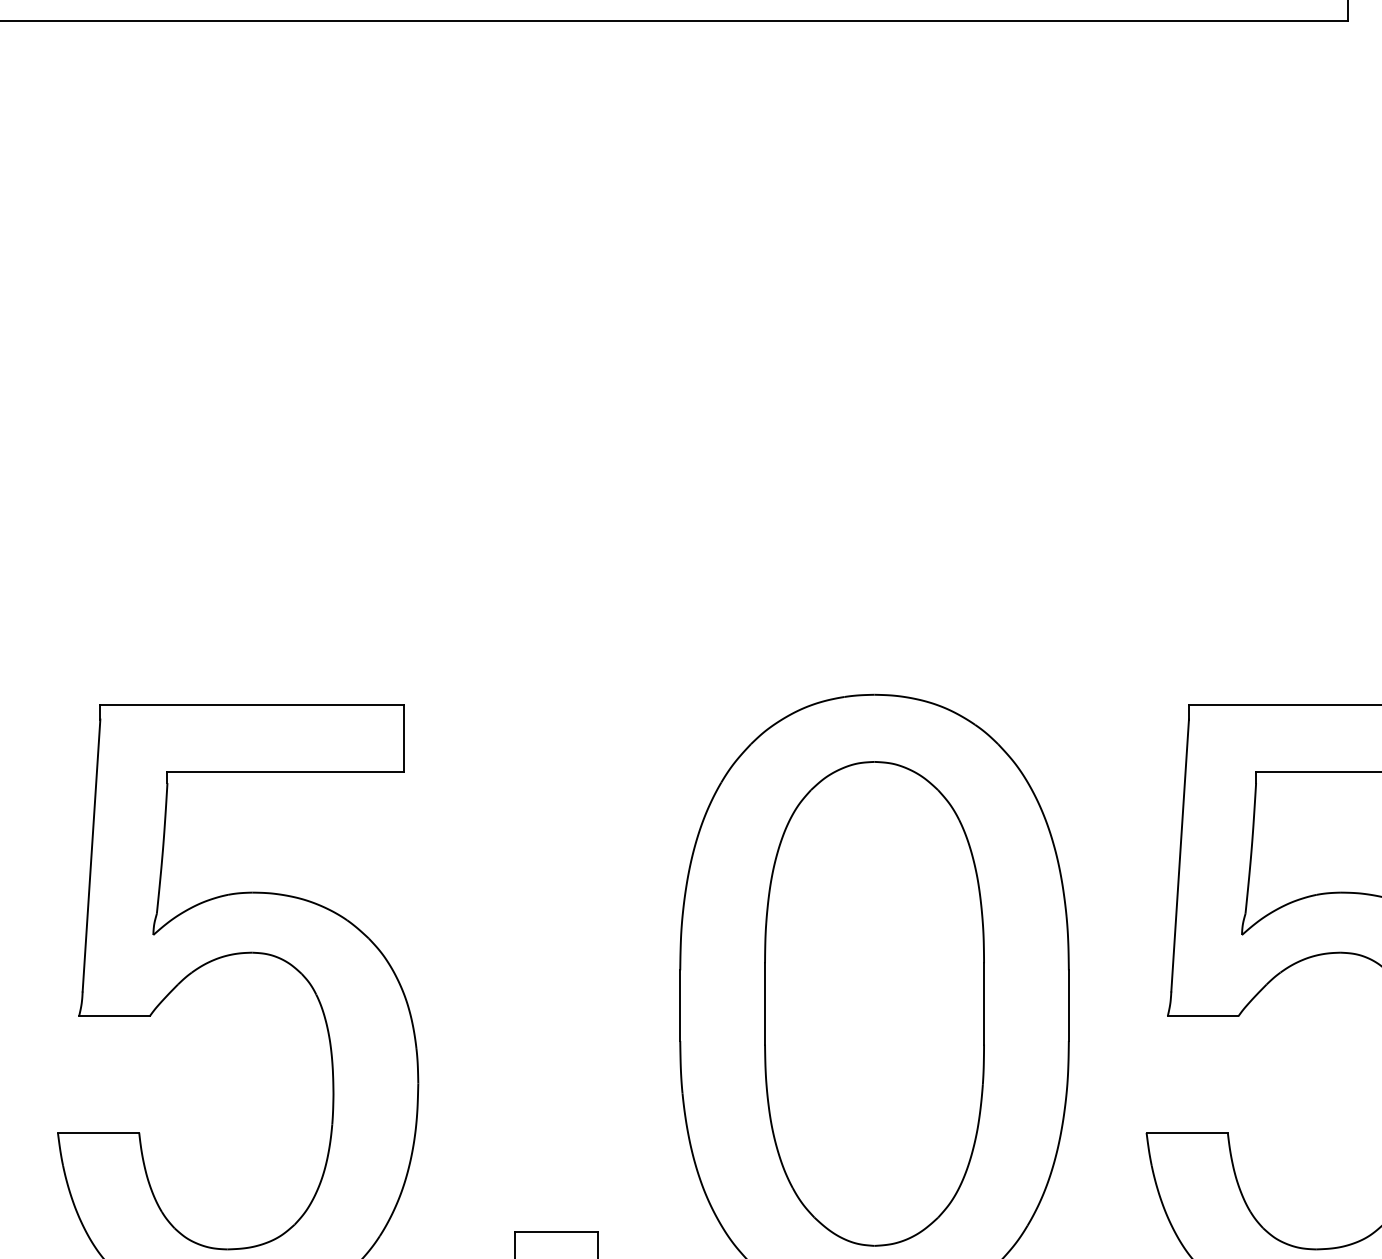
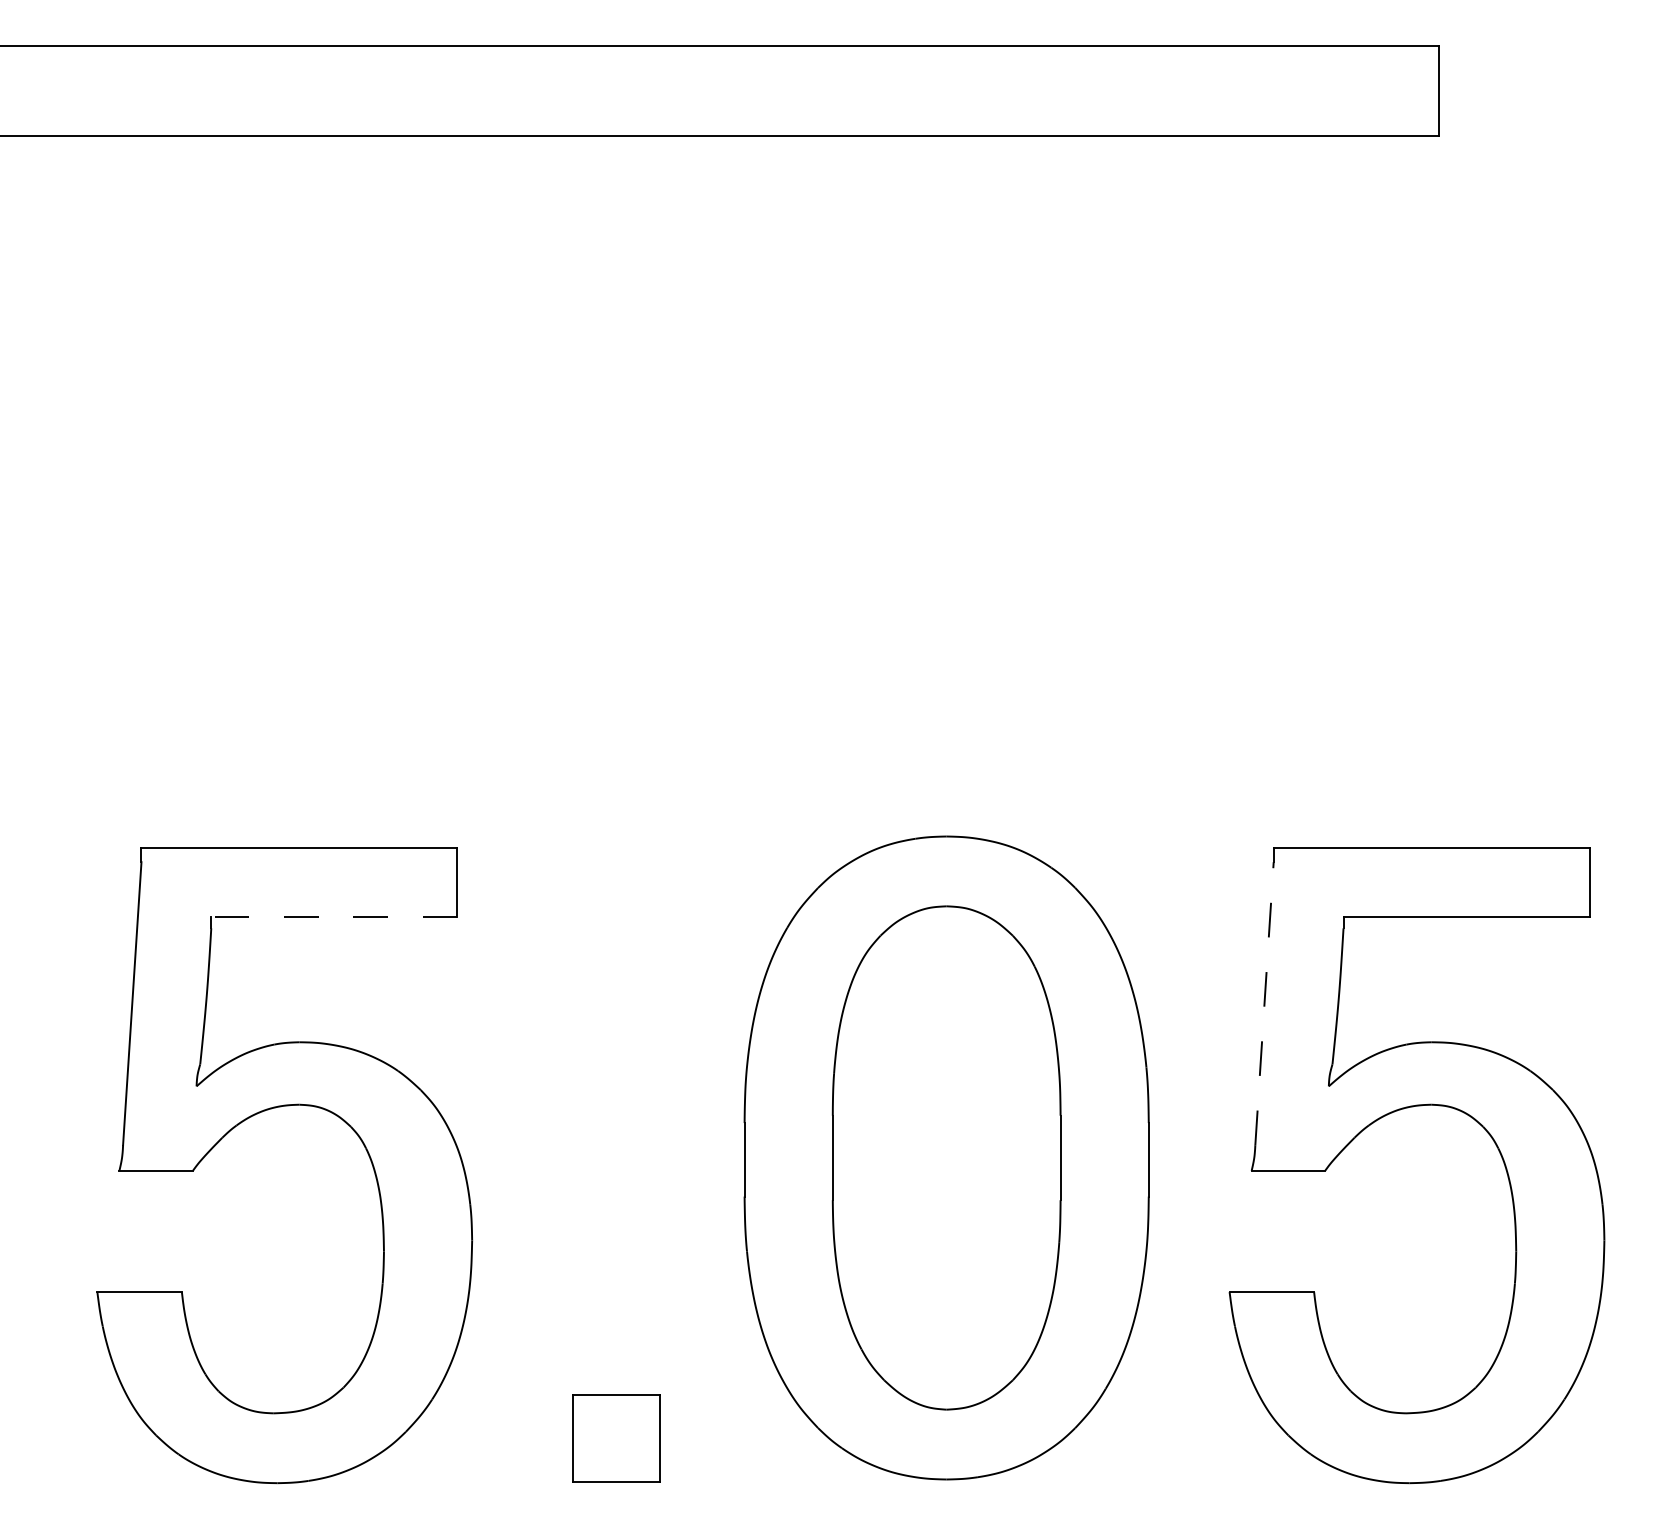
line: (284, 772) -> (333, 917), solid -> dashed
line: (1180, 855) -> (1264, 1003), solid -> dashed

